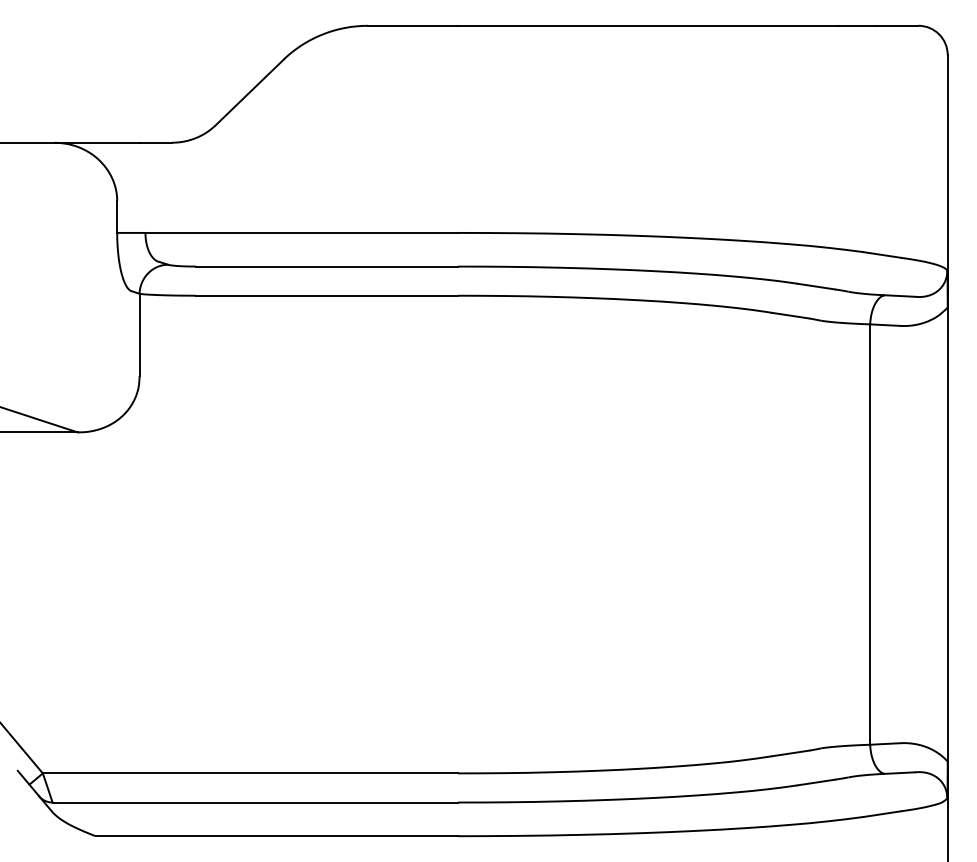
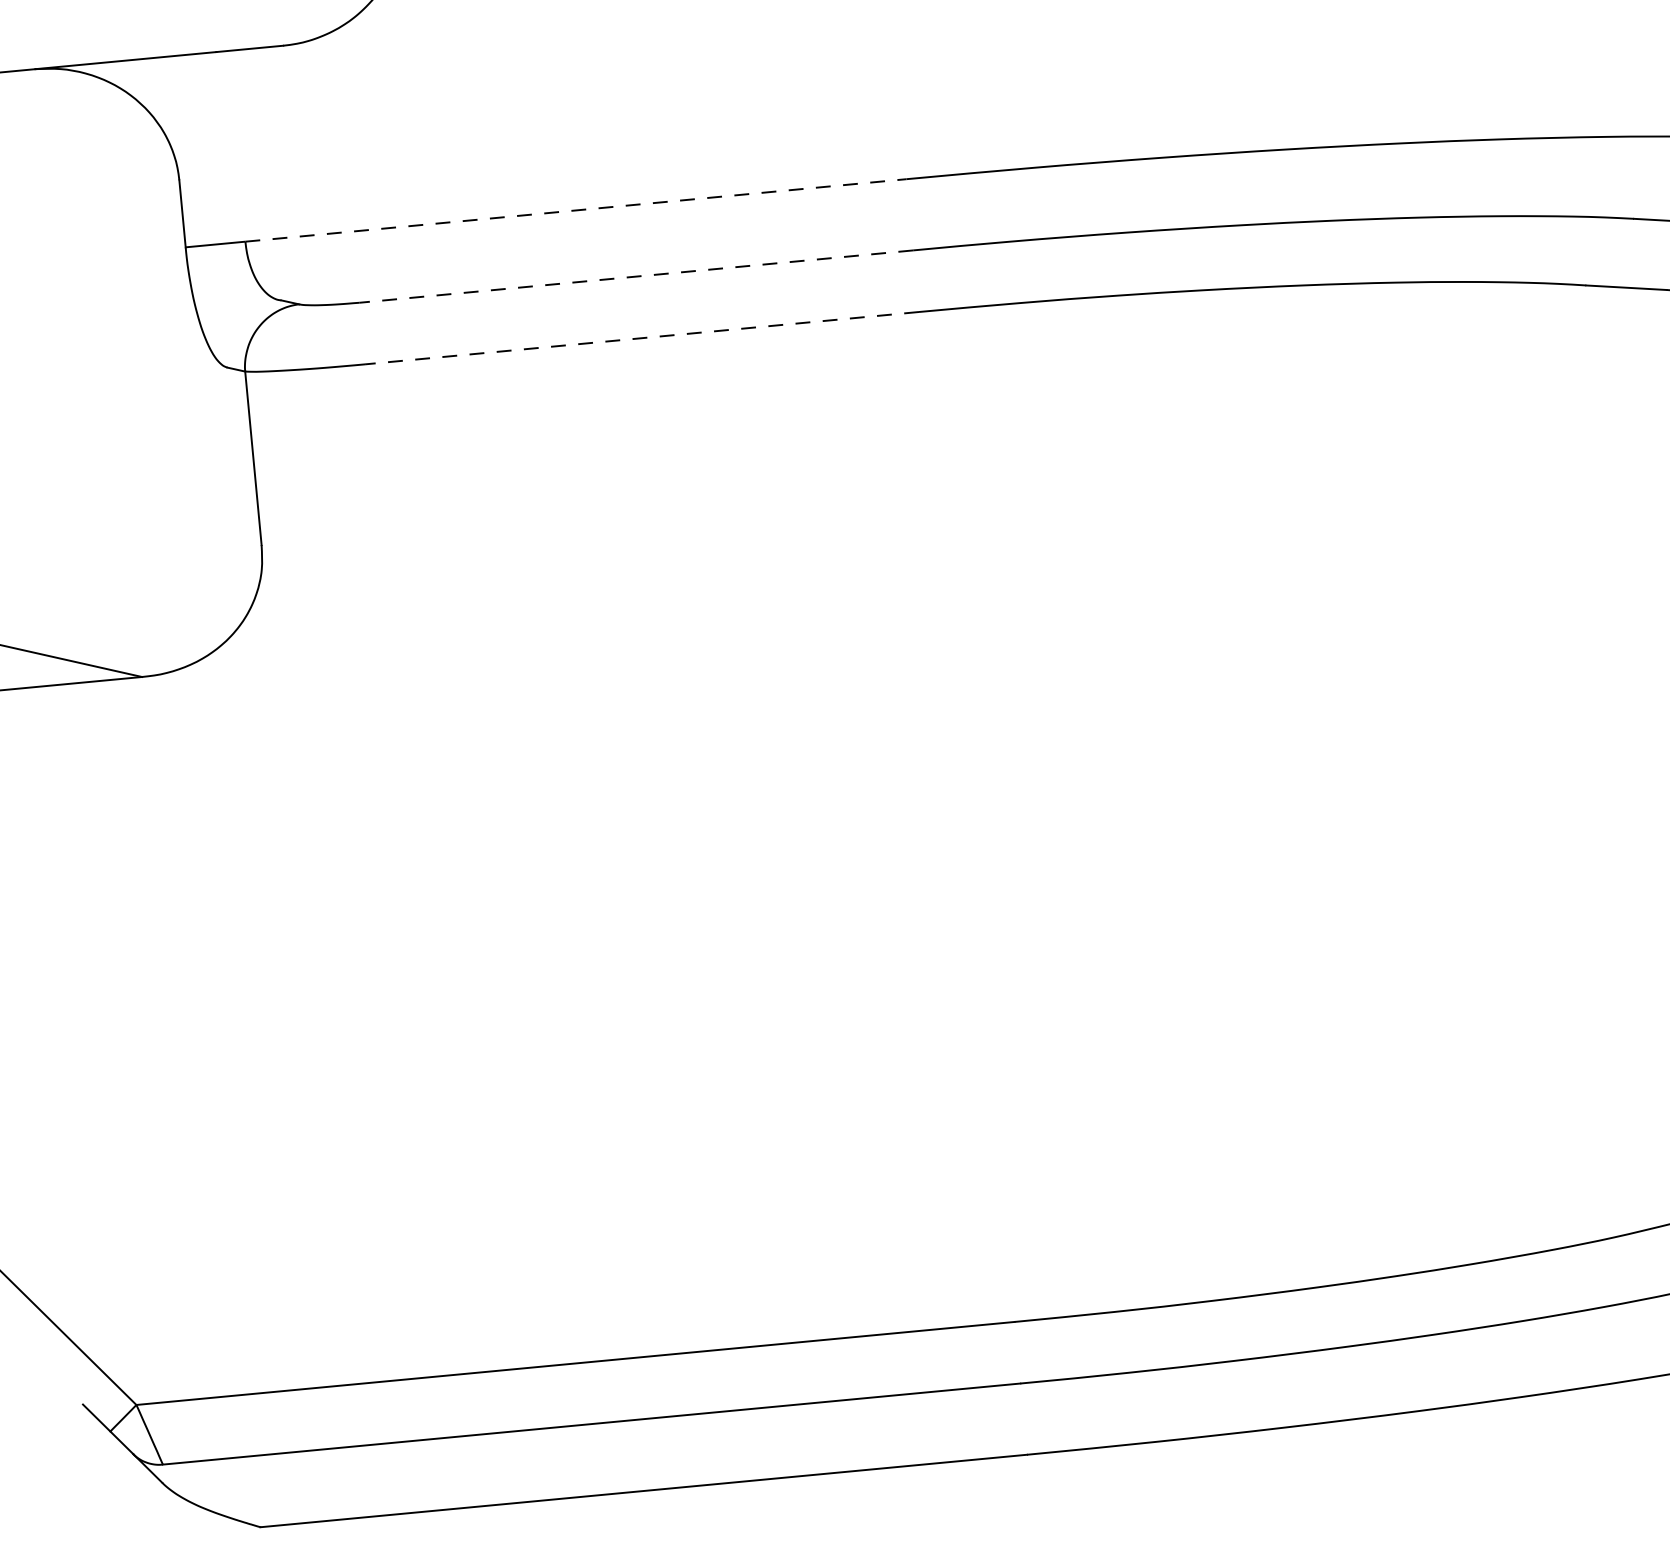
line: (302, 232) -> (577, 209), solid -> dashed
line: (327, 266) -> (636, 276), solid -> dashed
line: (327, 295) -> (642, 337), solid -> dashed

